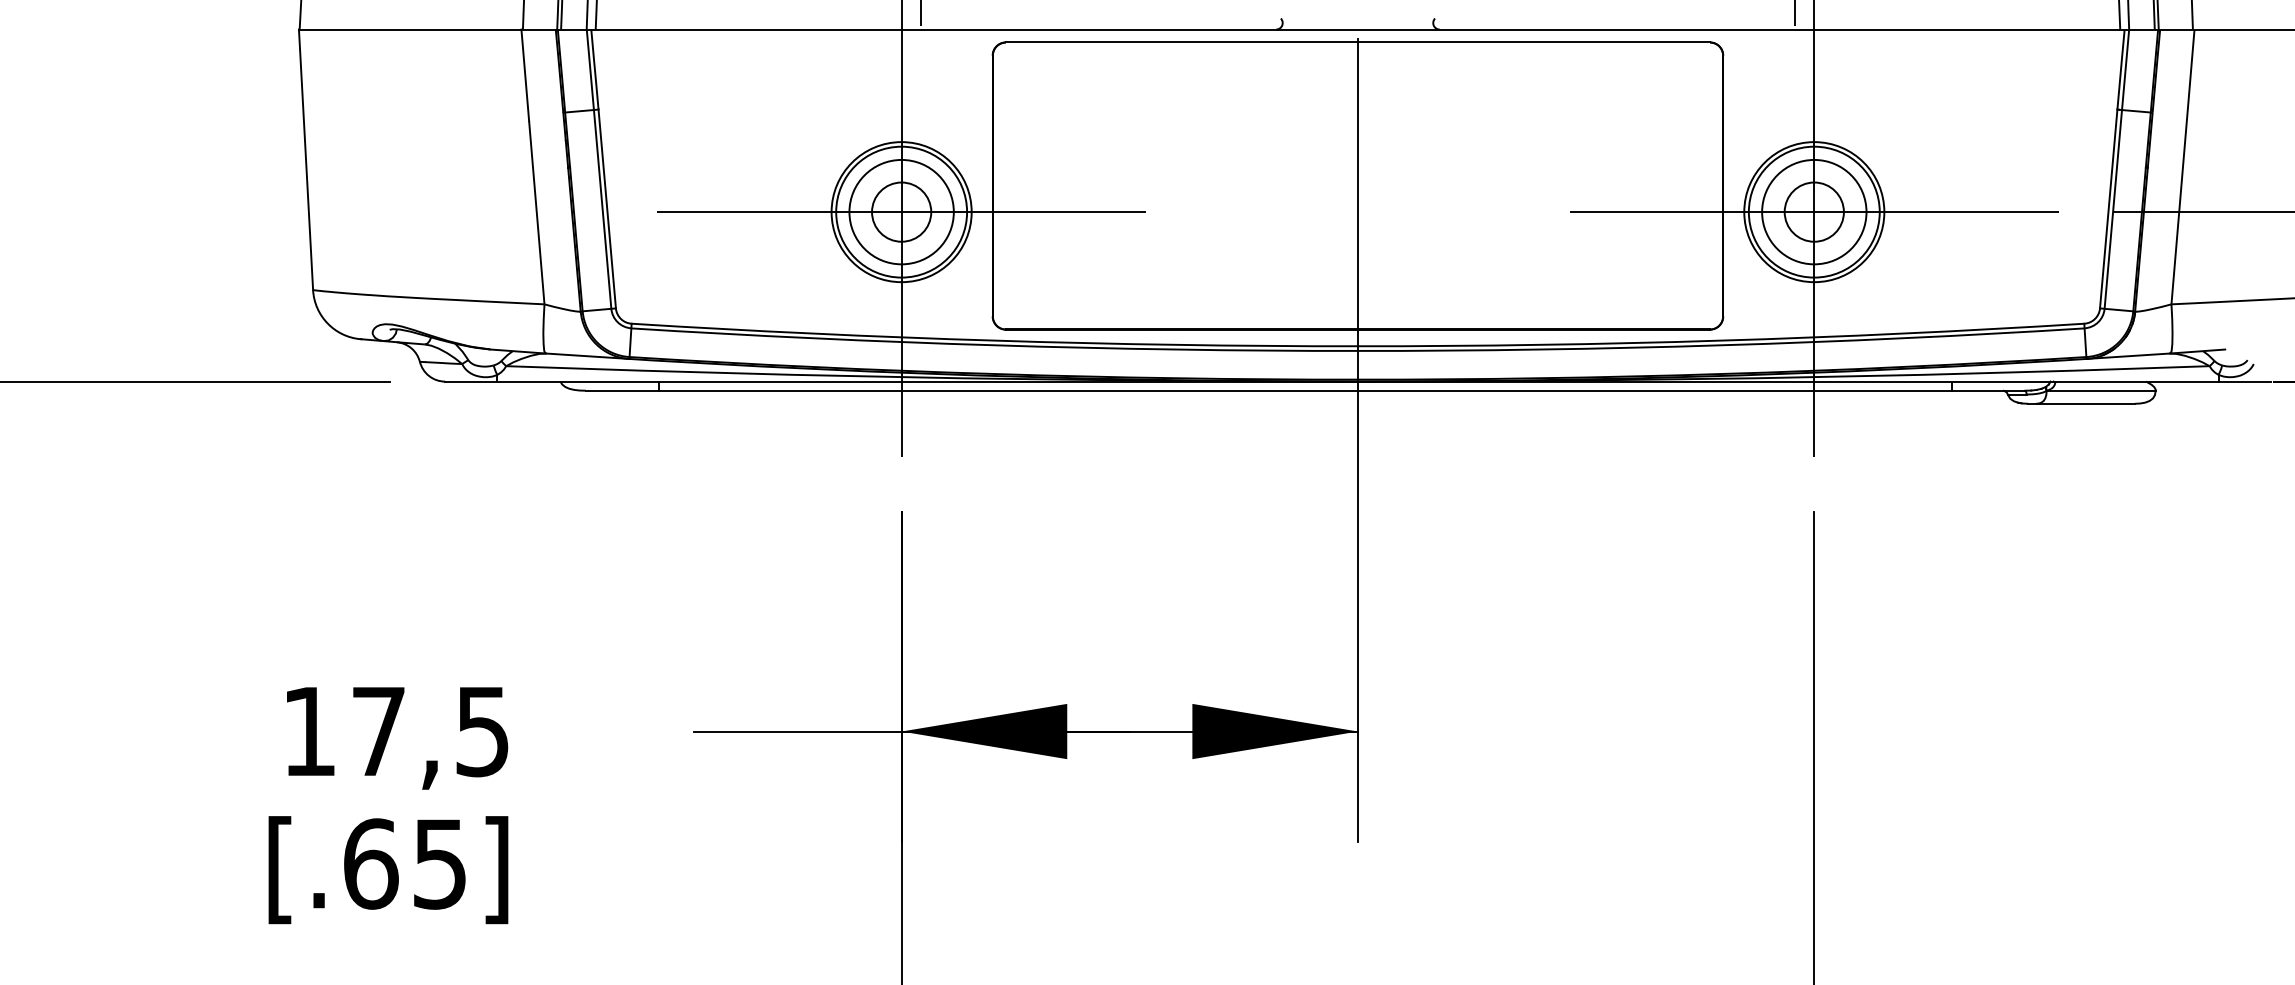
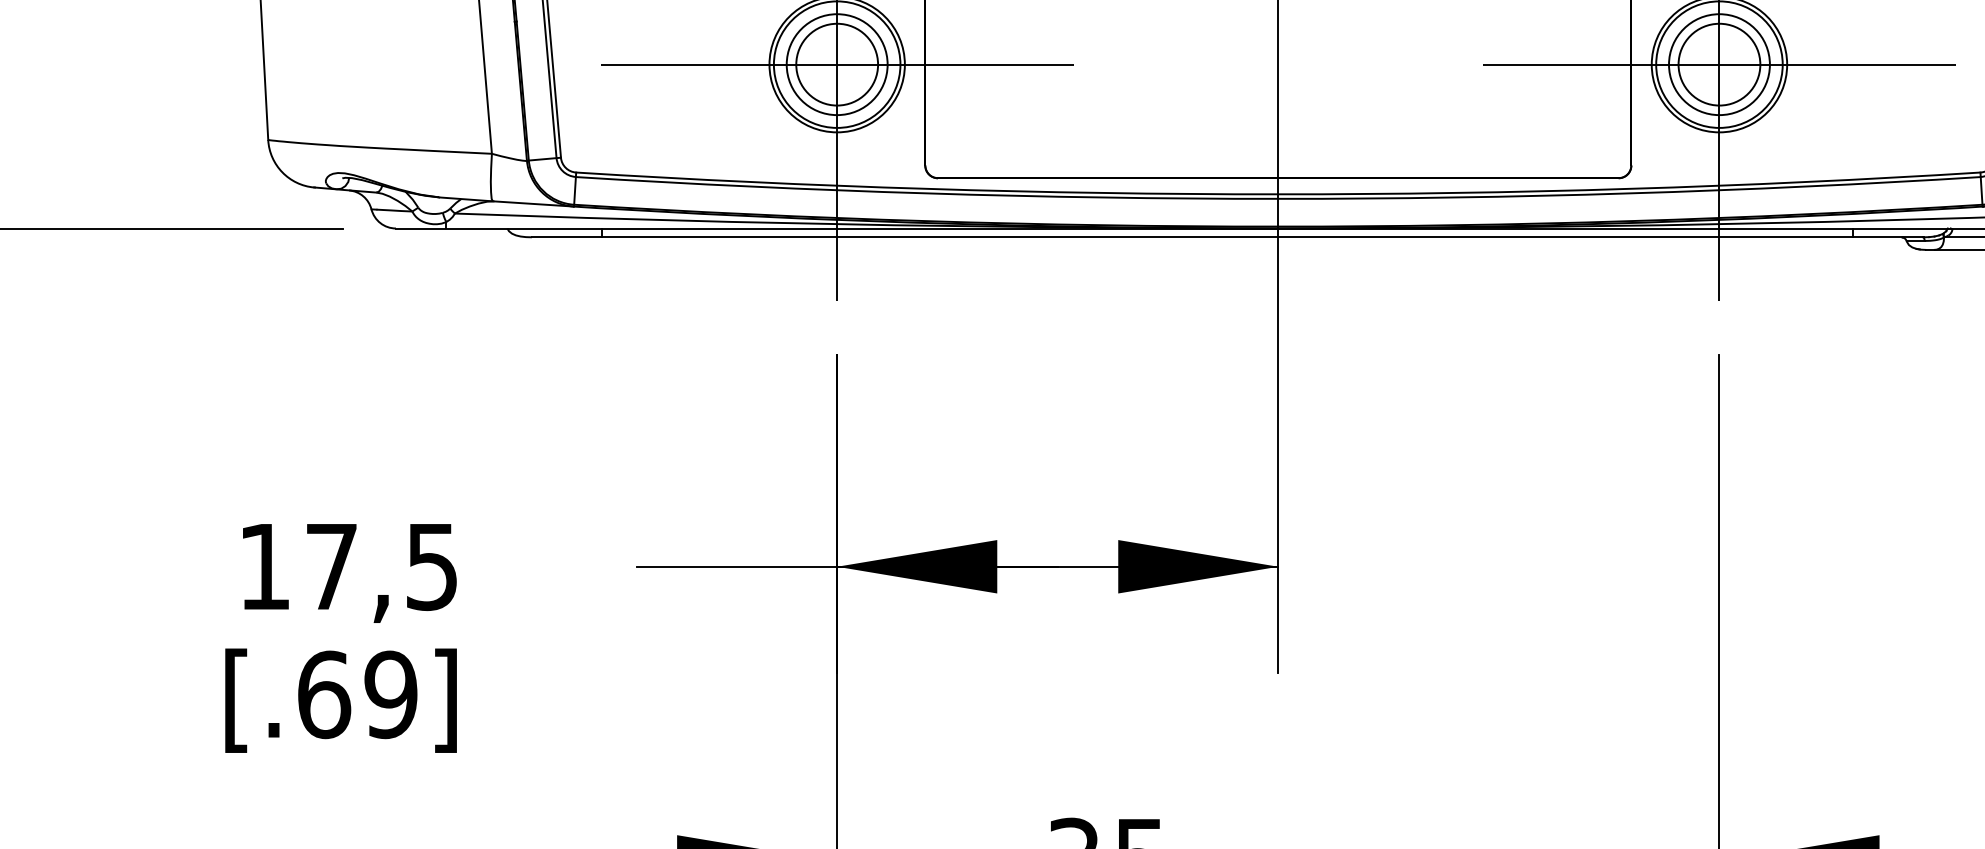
circle: (901, 211) -> (837, 64), size x1.43
circle: (1814, 211) -> (1719, 64), size x1.43
text: (439, 863) -> (390, 694), [.65] -> [.69]

